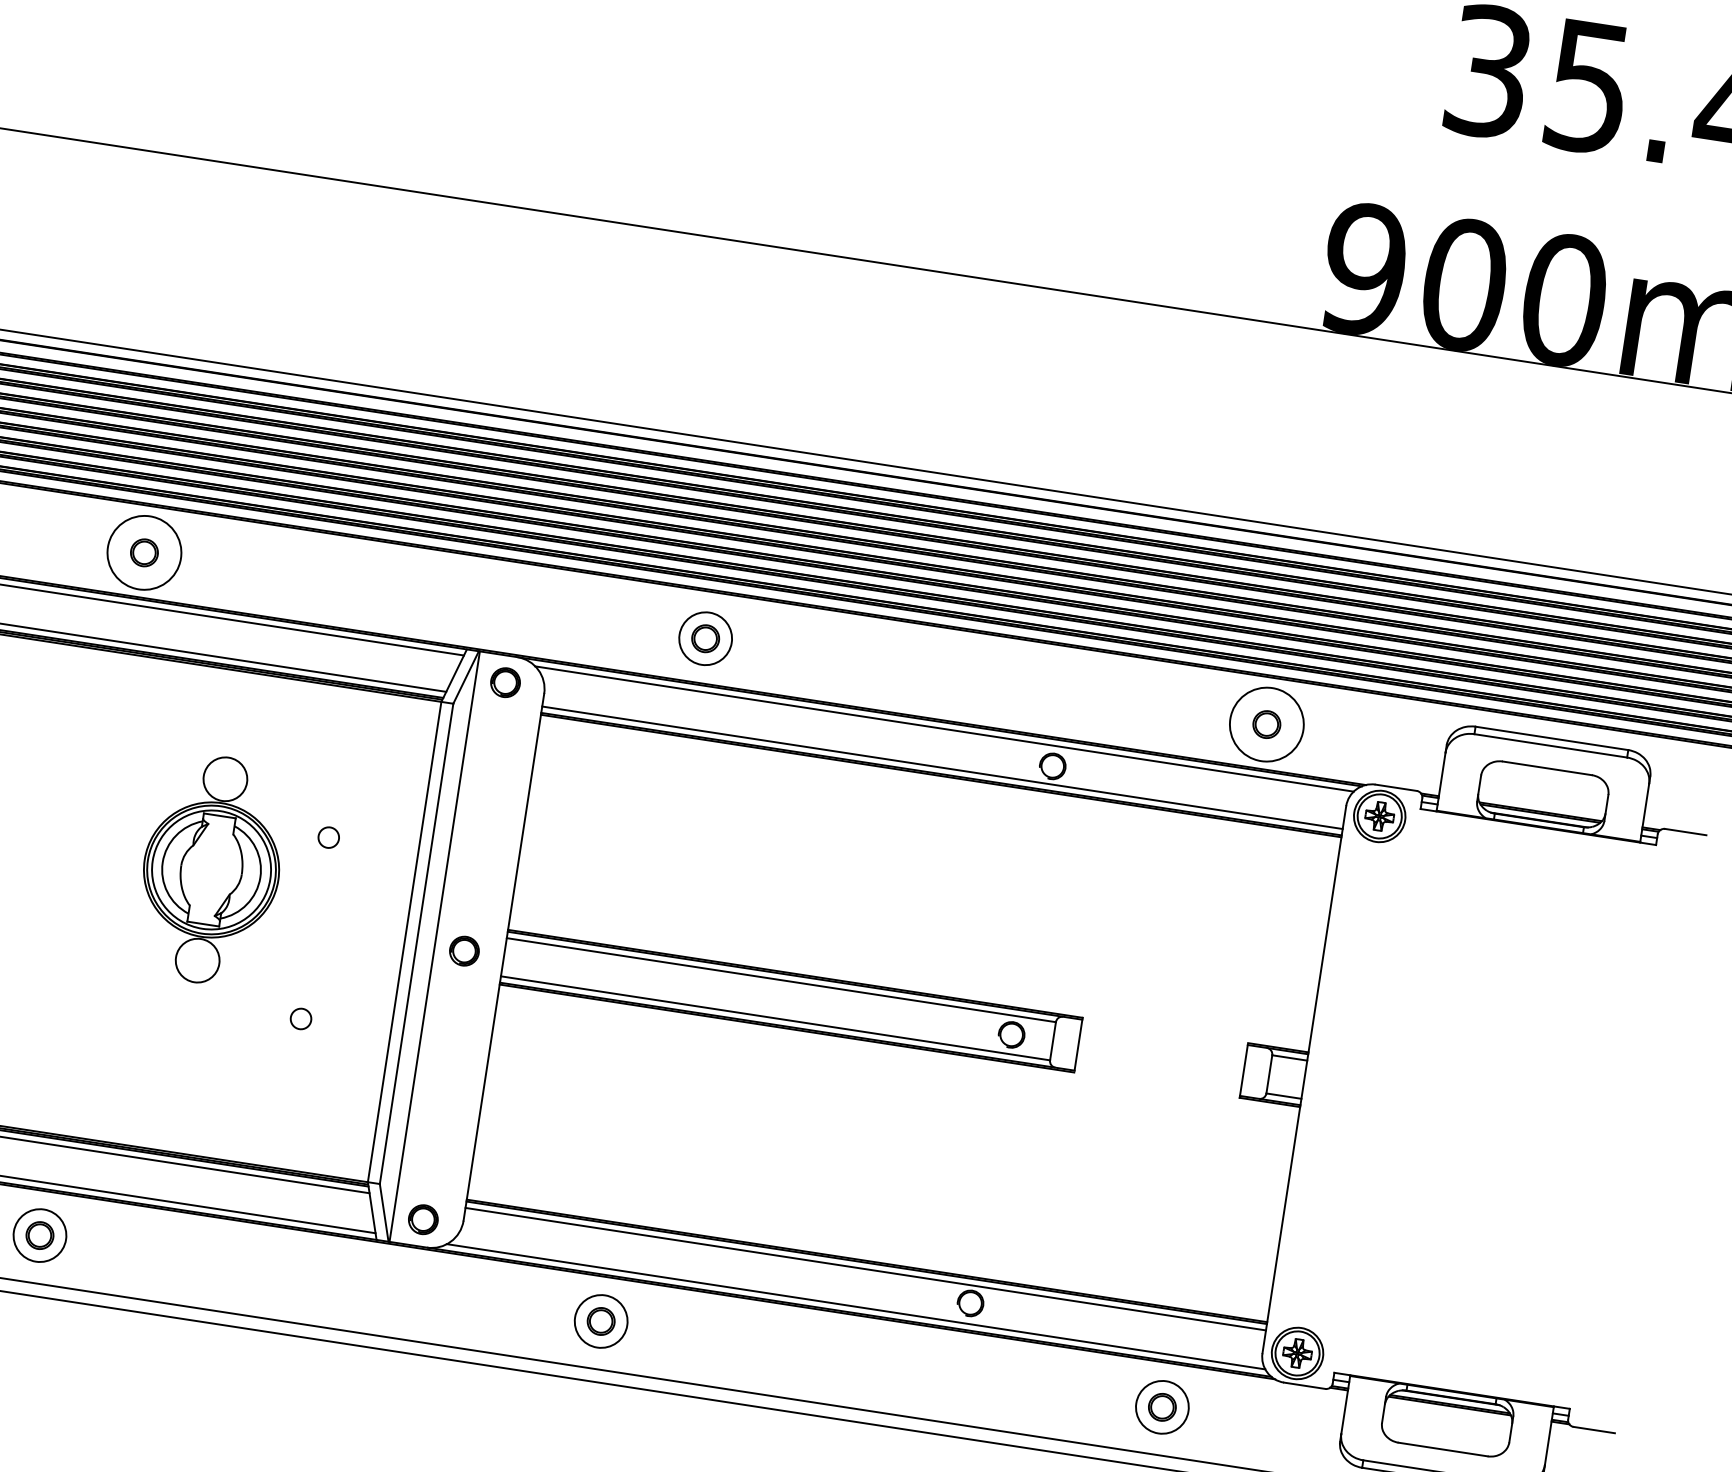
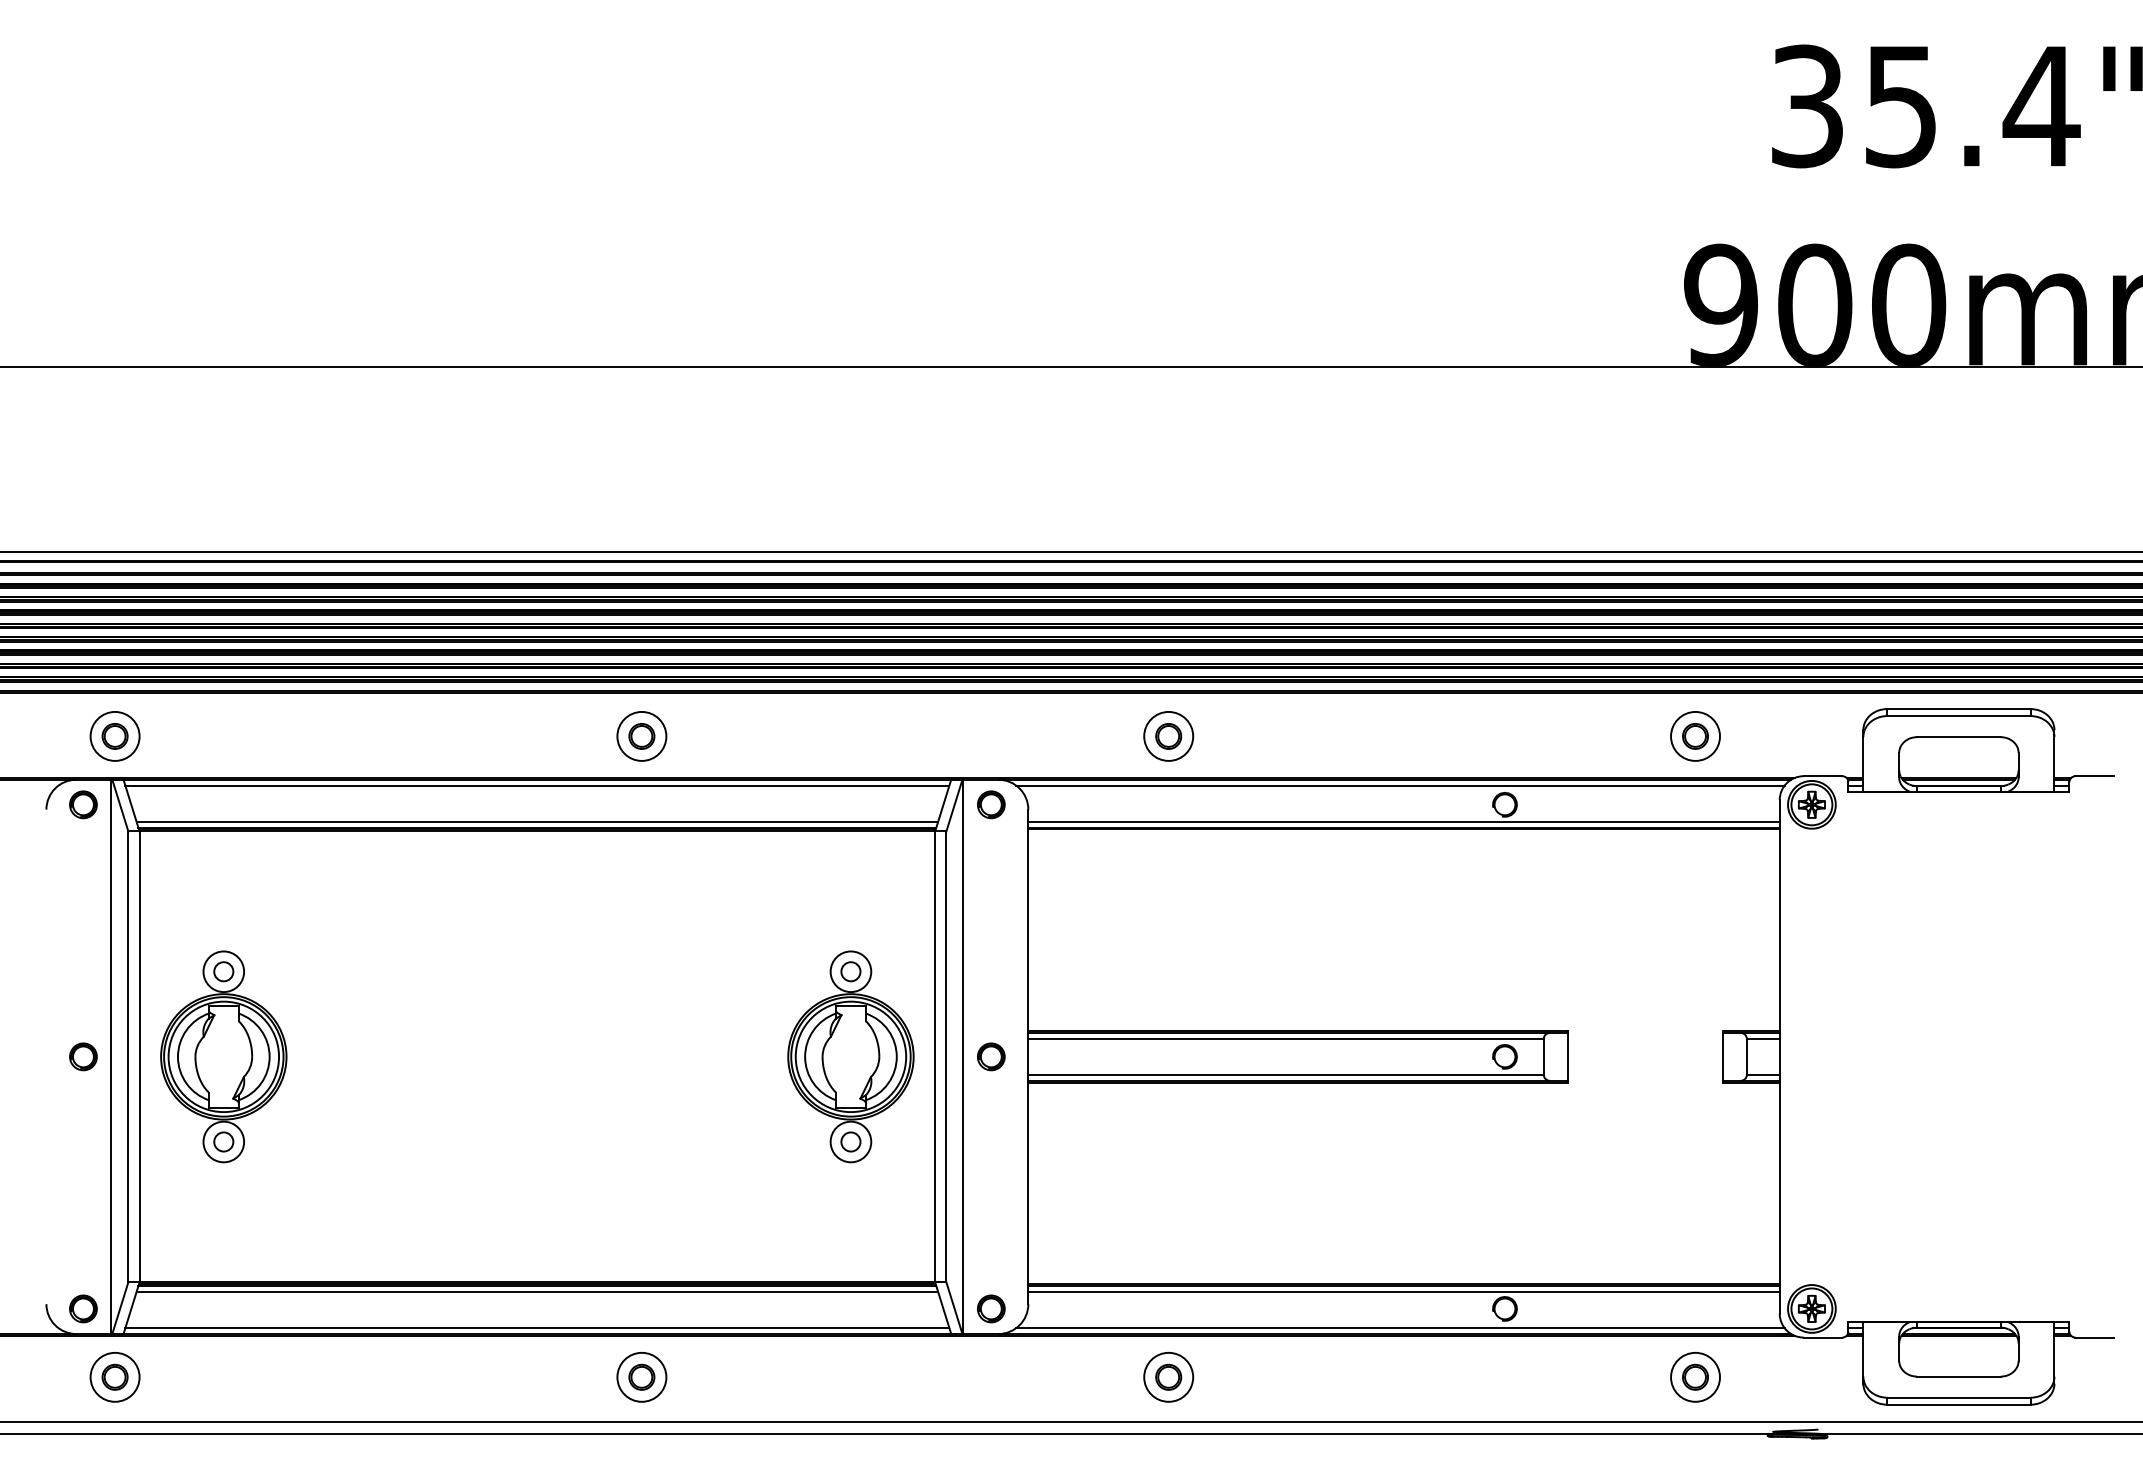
circle: (144, 551) -> (641, 735), size x0.71
circle: (1267, 723) -> (1695, 735), size x0.71
part: (211, 869) -> (850, 1056), moved

